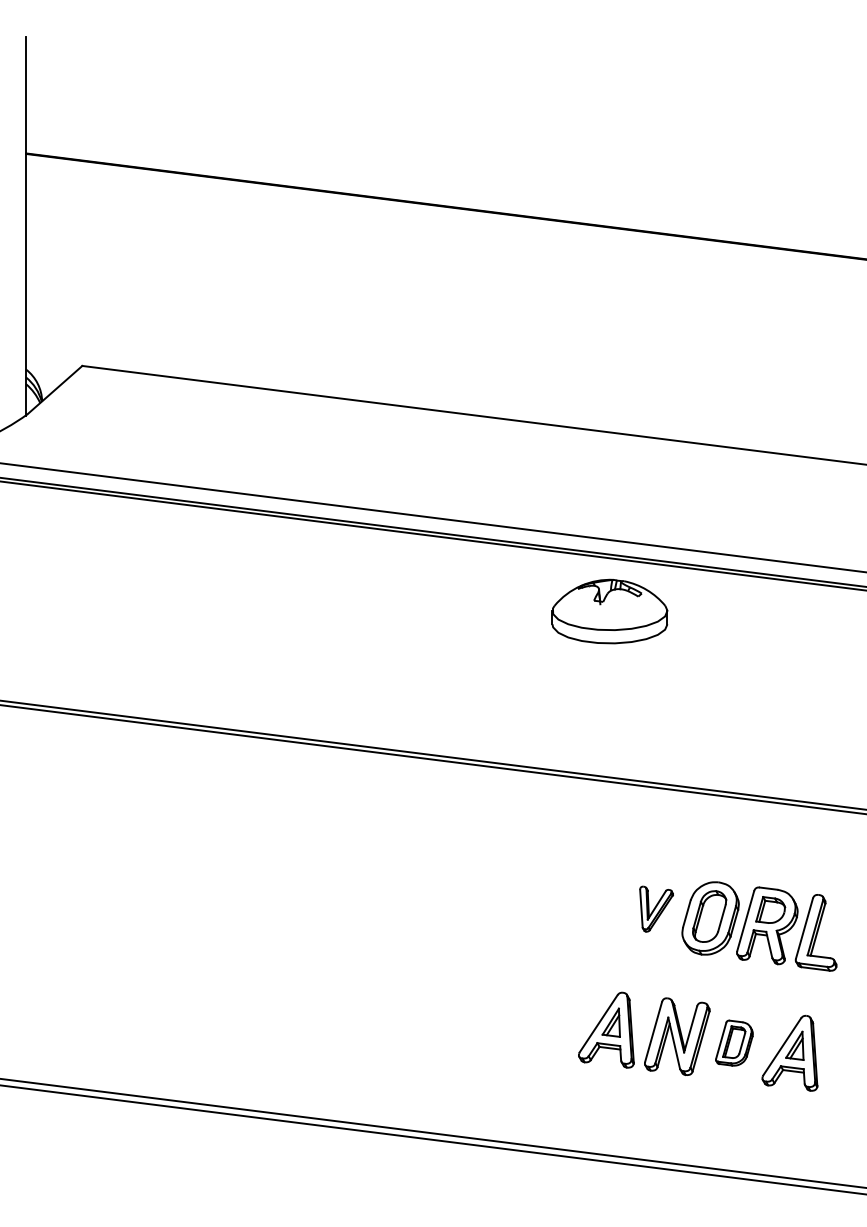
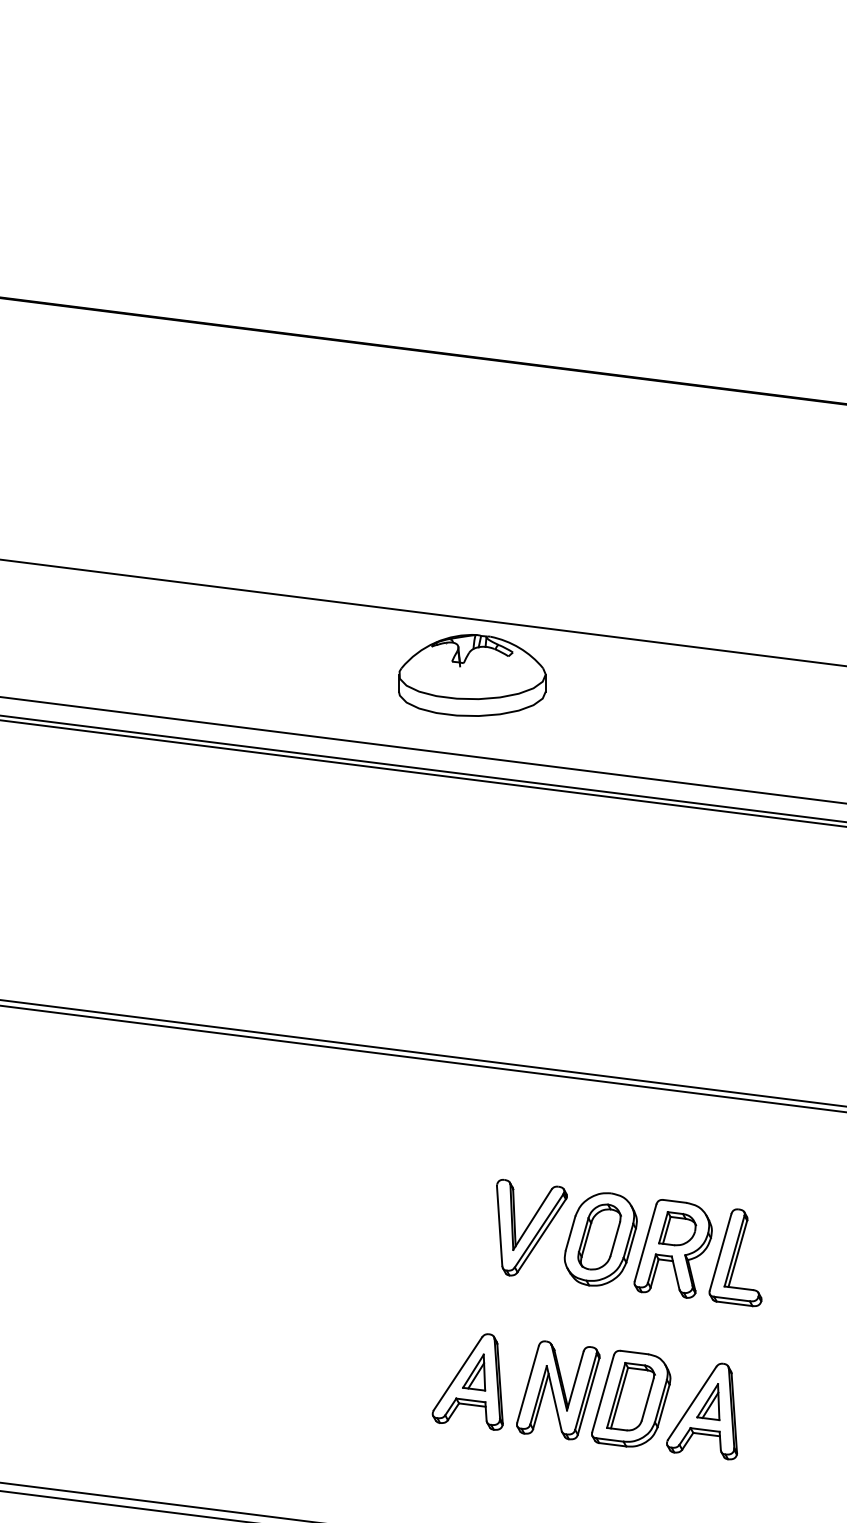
part: (609, 611) -> (471, 675), moved
part: (656, 908) -> (531, 1226), size x1.67
part: (734, 1042) -> (631, 1397), size x1.67

